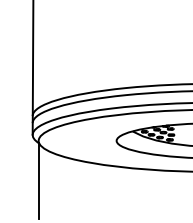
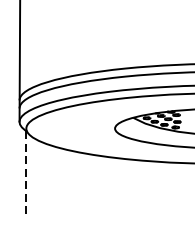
line: (38, 180) -> (26, 173), solid -> dashed

